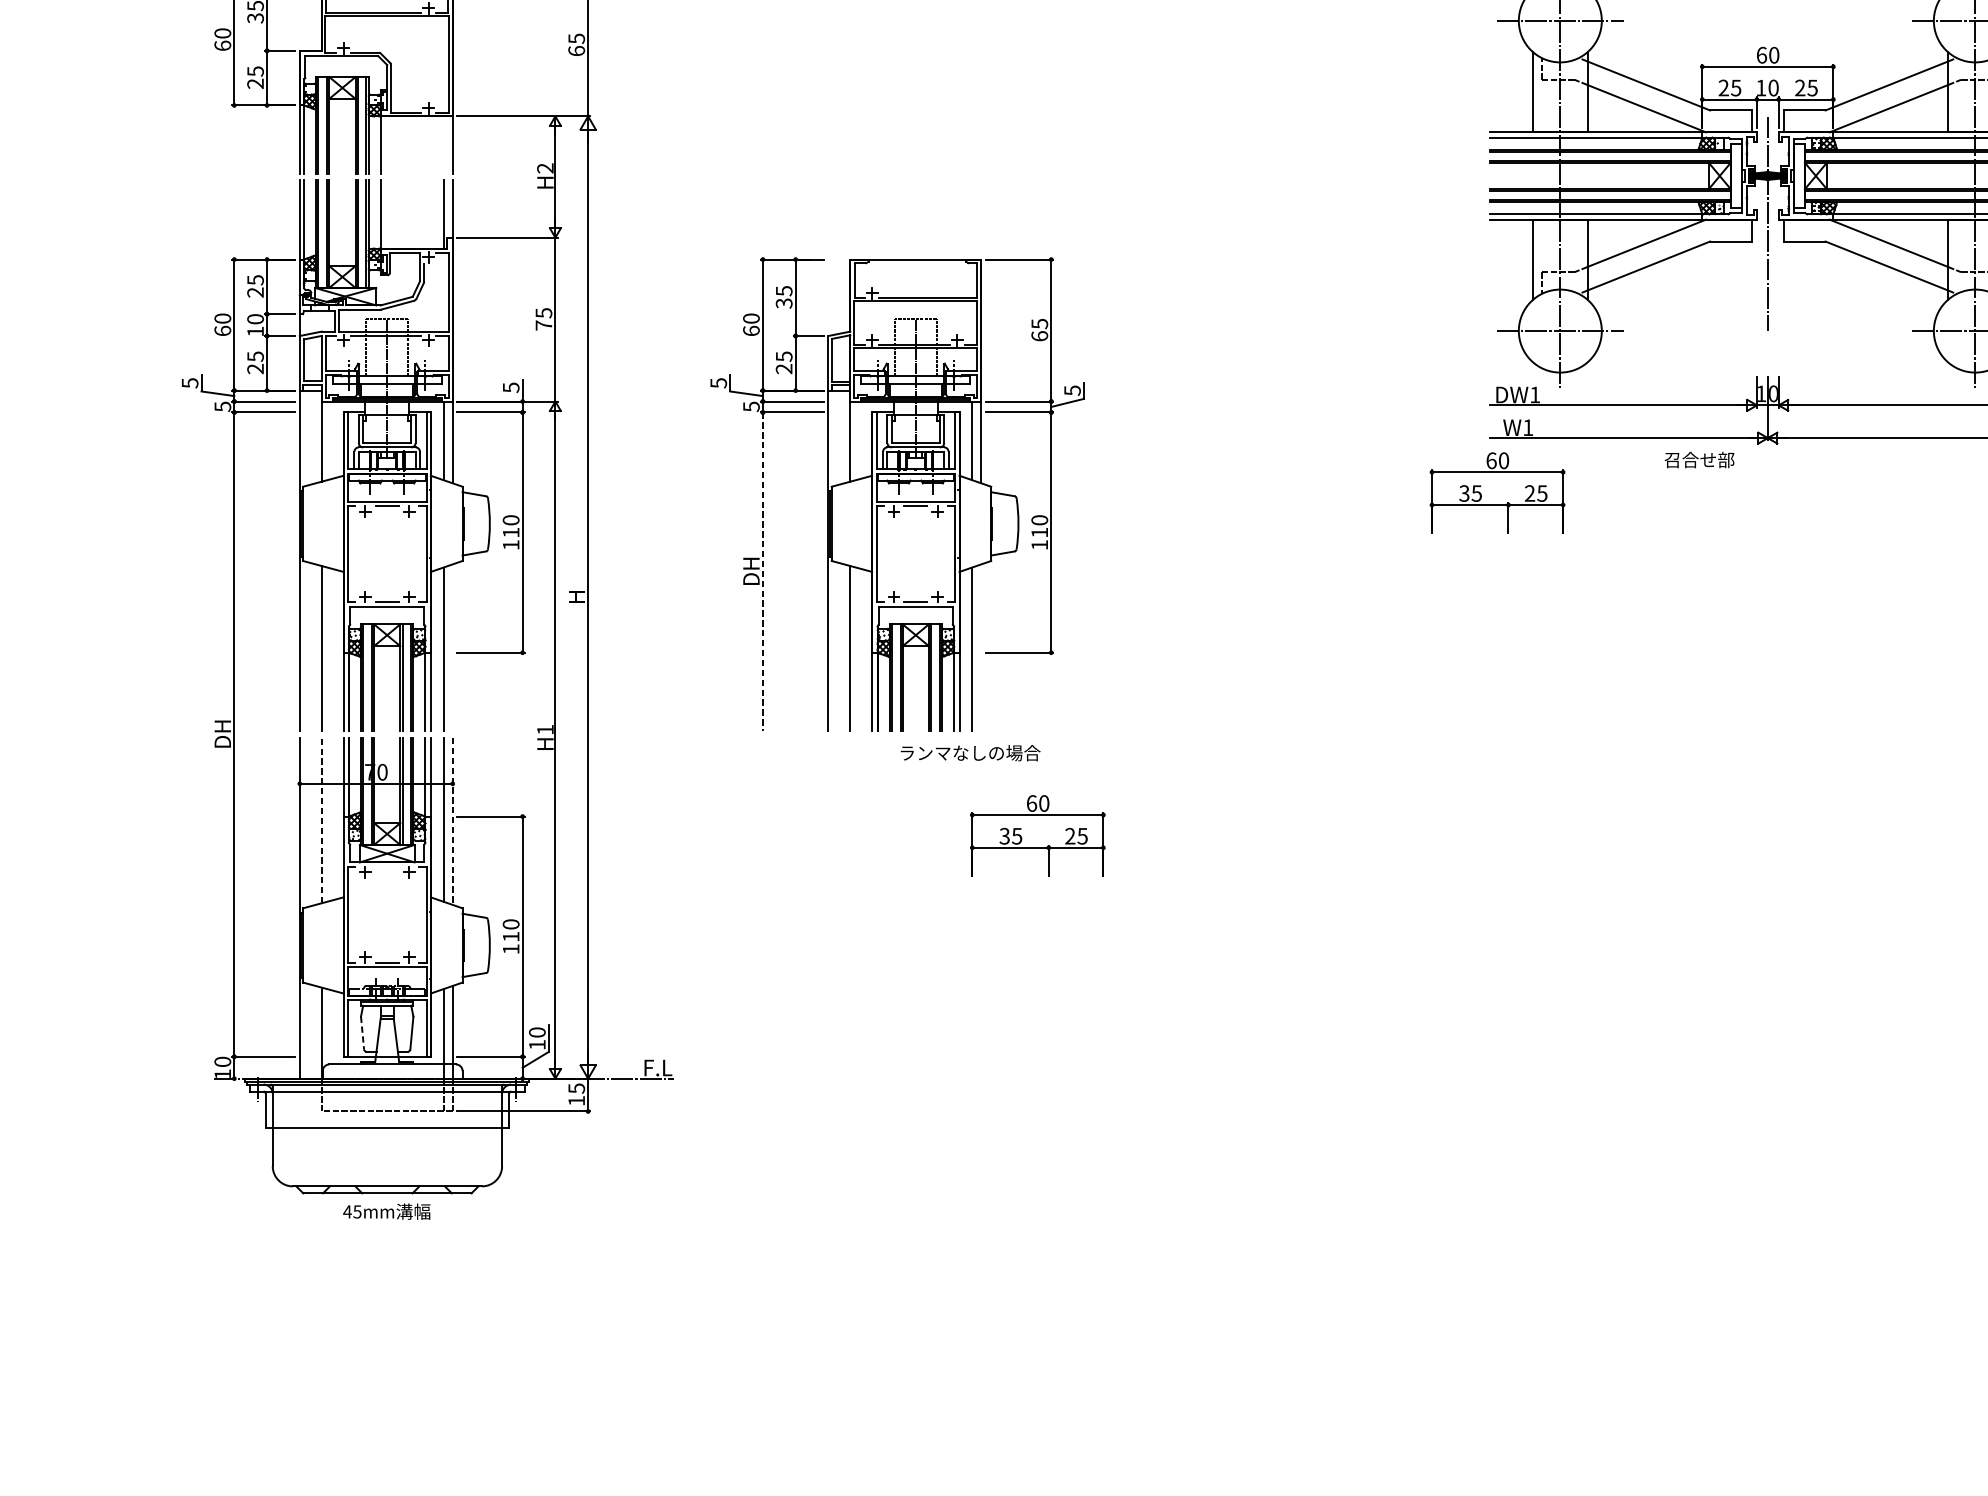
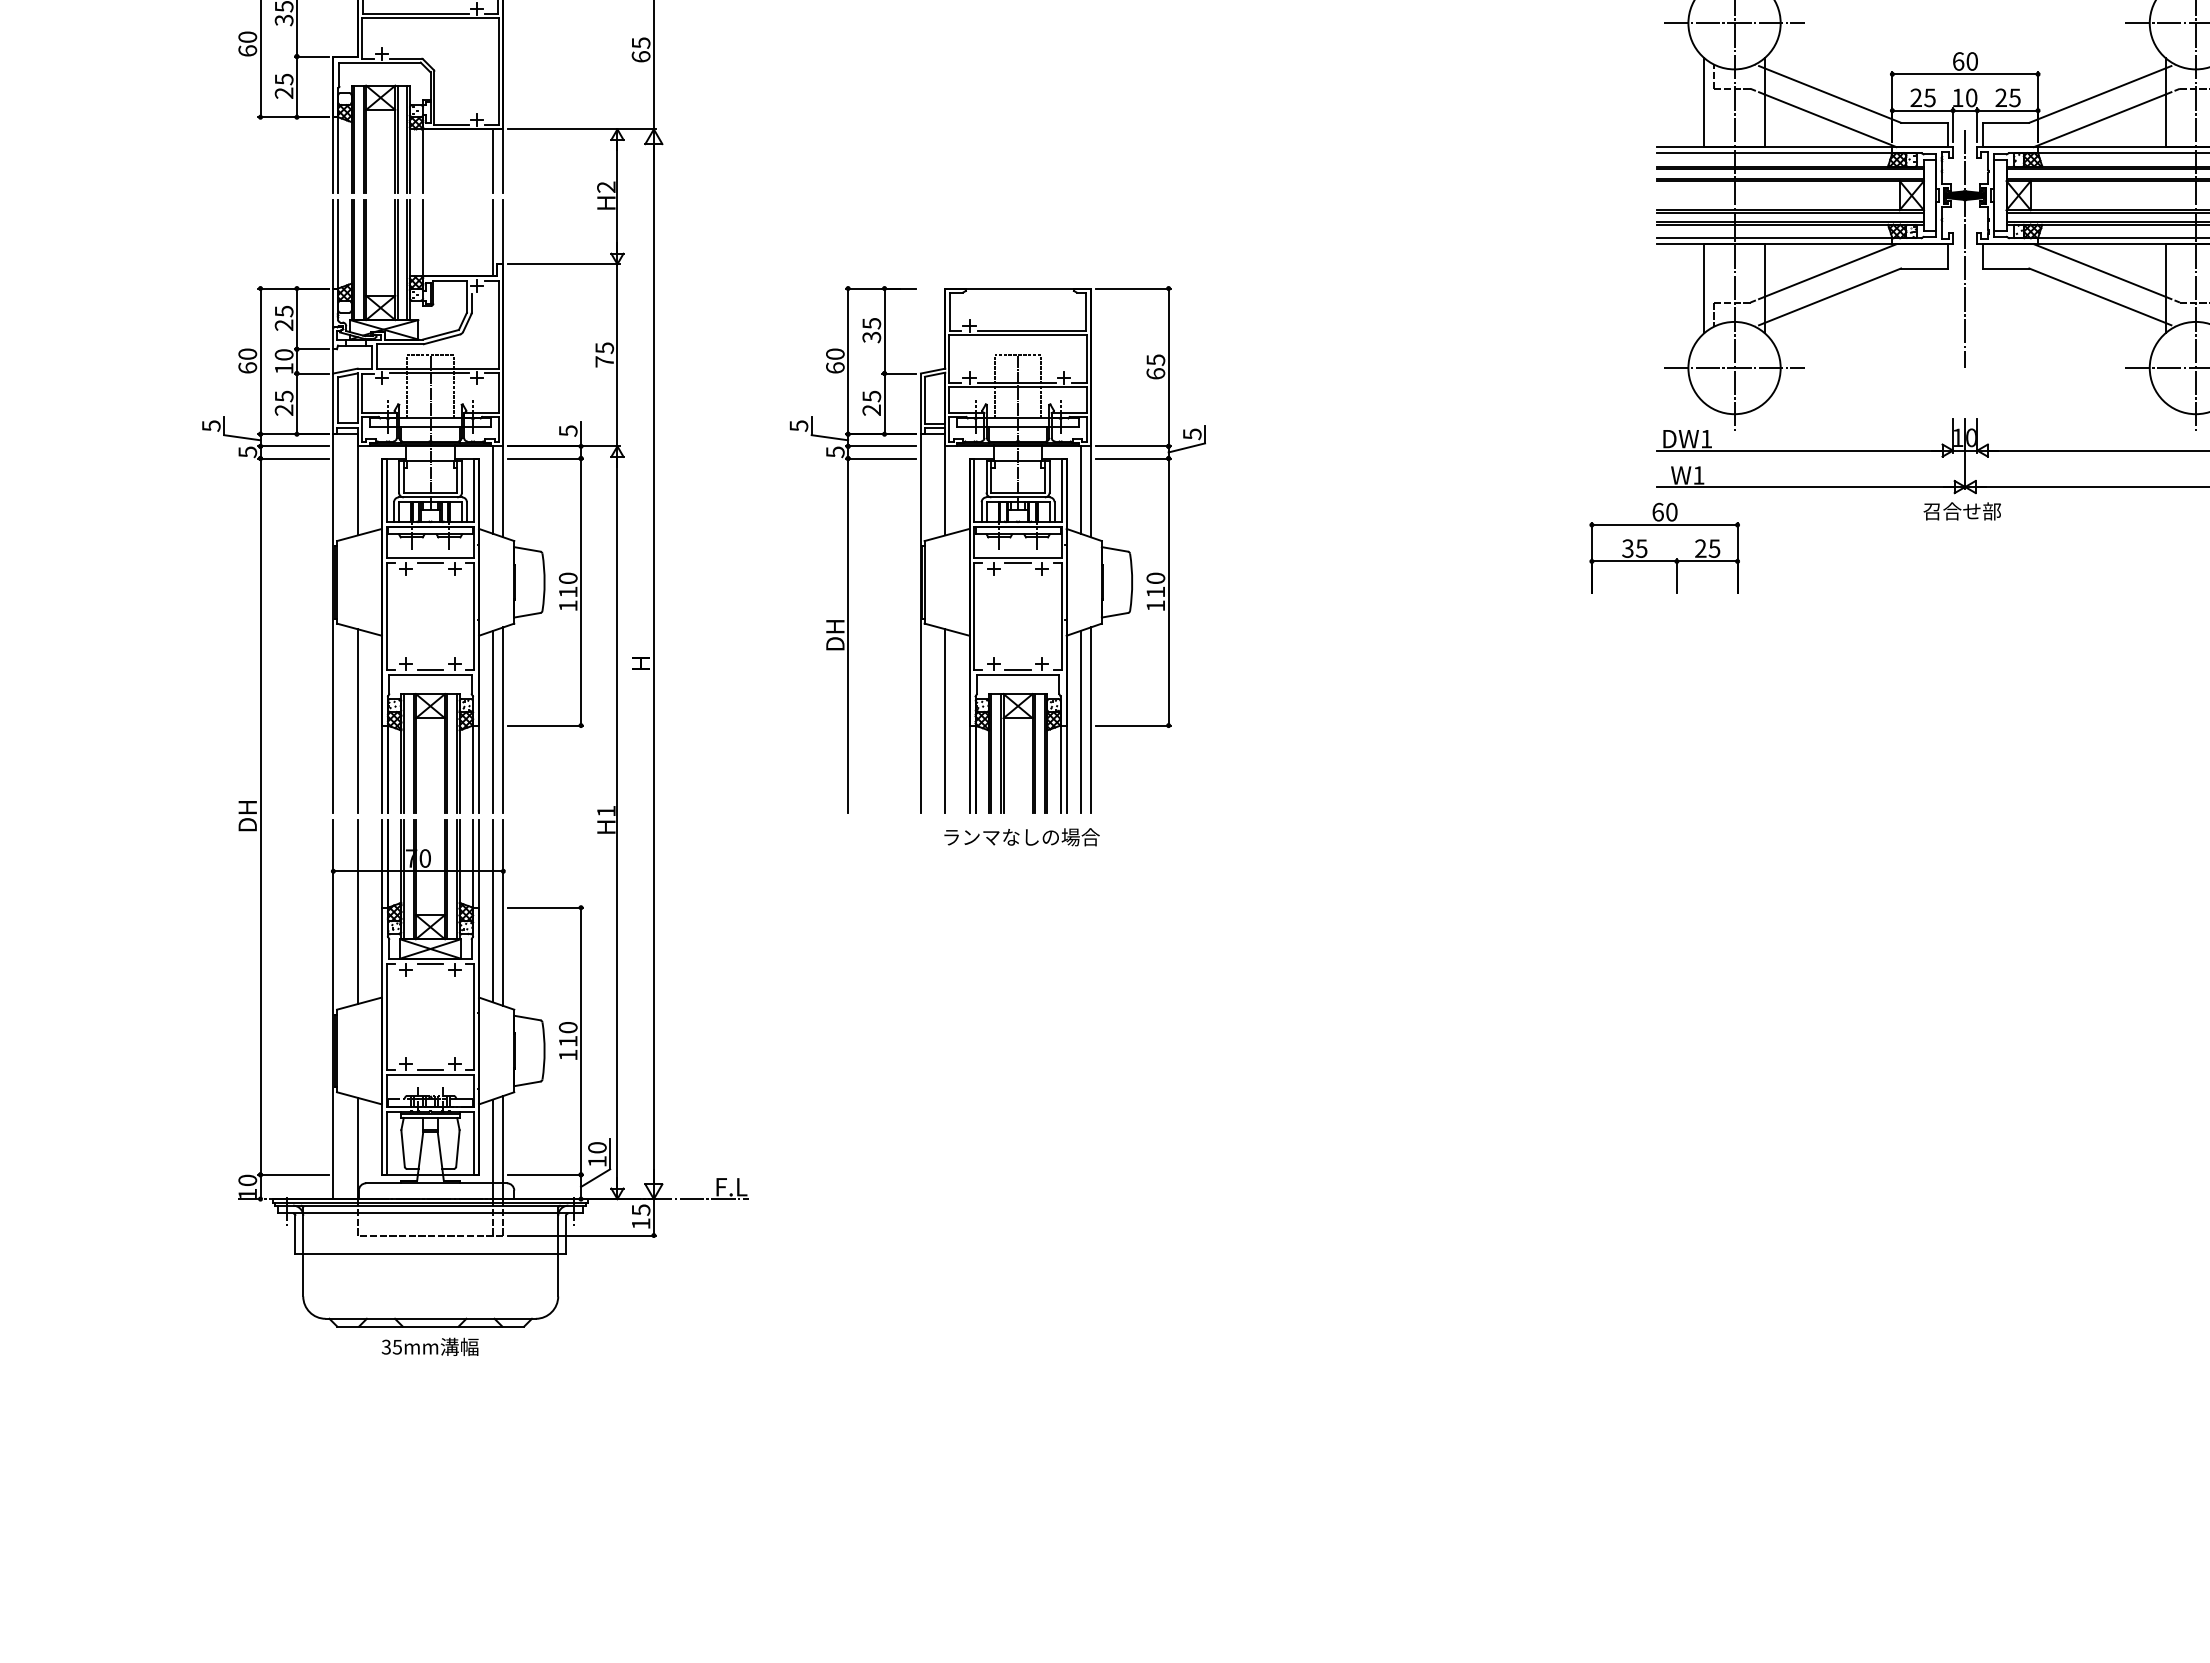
line: (443, 145) -> (493, 161), added
text: (1698, 460) -> (1961, 511), moved
line: (763, 572) -> (848, 636), dashed -> solid
line: (452, 648) -> (503, 720), added
line: (980, 648) -> (1090, 720), added
text: (970, 753) -> (1021, 837), moved
line: (321, 820) -> (357, 912), dashed -> solid
line: (452, 821) -> (503, 913), dashed -> solid
part: (1037, 835) -> (1153, 928), removed
line: (387, 866) -> (430, 963), added
line: (362, 1033) -> (403, 1148), dashed -> solid
text: (347, 1211) -> (386, 1346), 45mm -> 35mm

